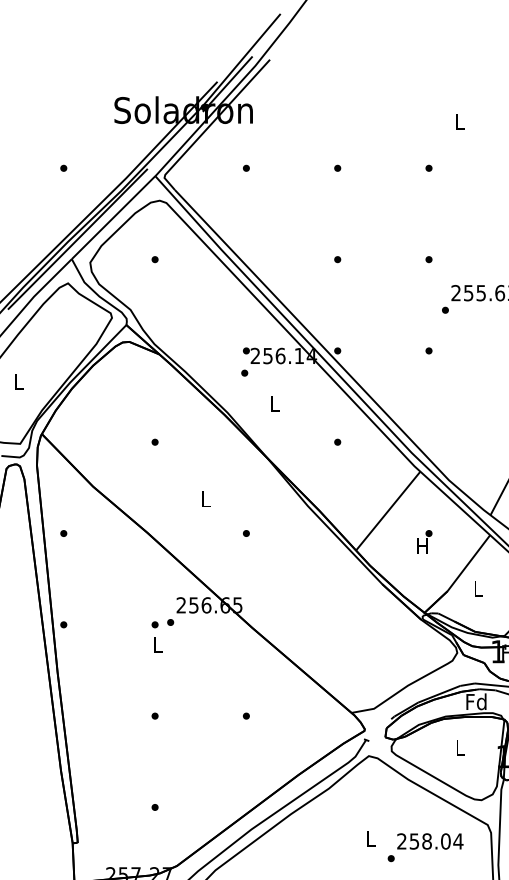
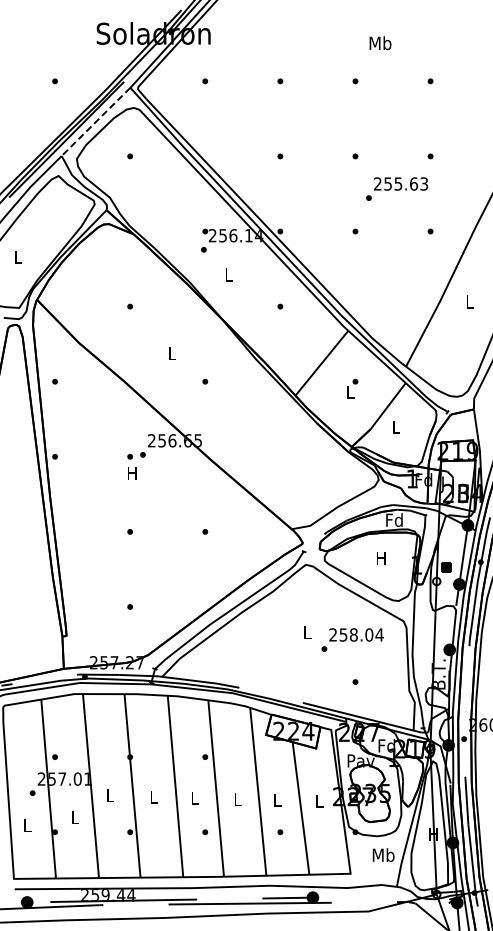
text: (459, 122) -> (380, 43), L -> Mb
line: (112, 218) -> (95, 122), solid -> dashed
text: (422, 546) -> (350, 392), H -> L
text: (157, 645) -> (132, 473), L -> H
text: (460, 748) -> (381, 558), L -> H

